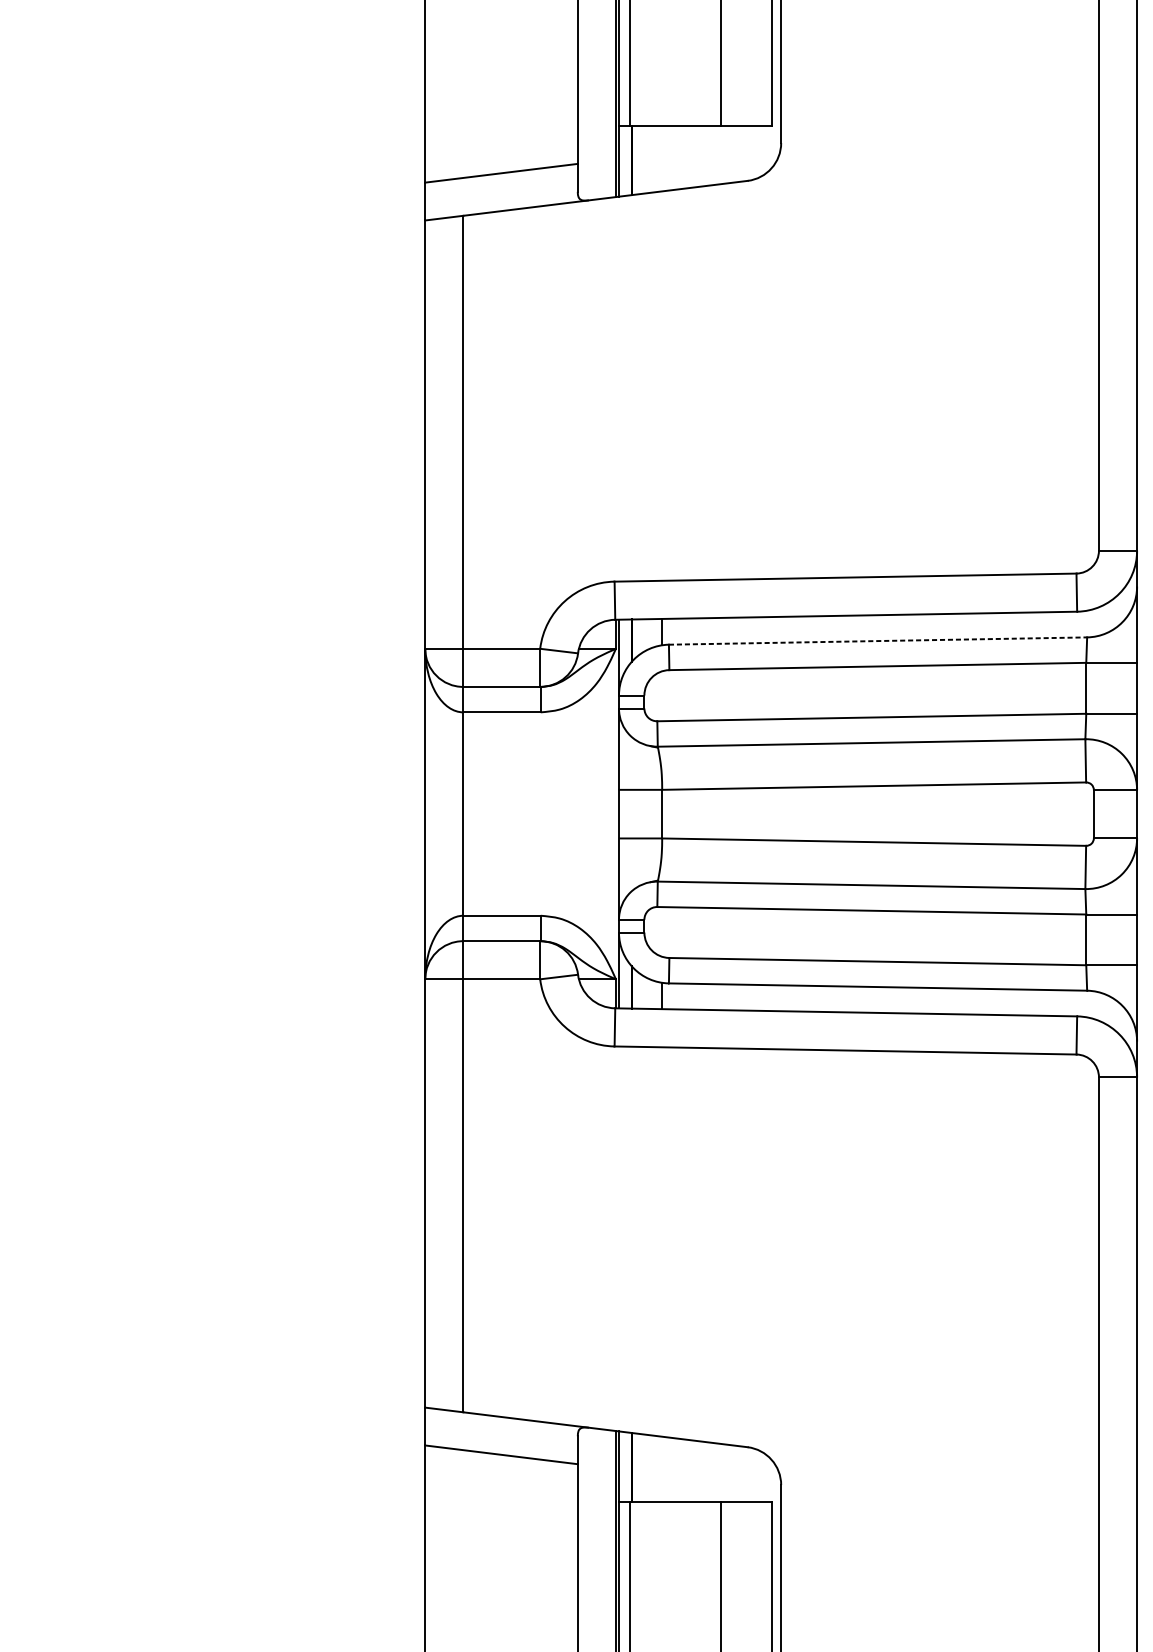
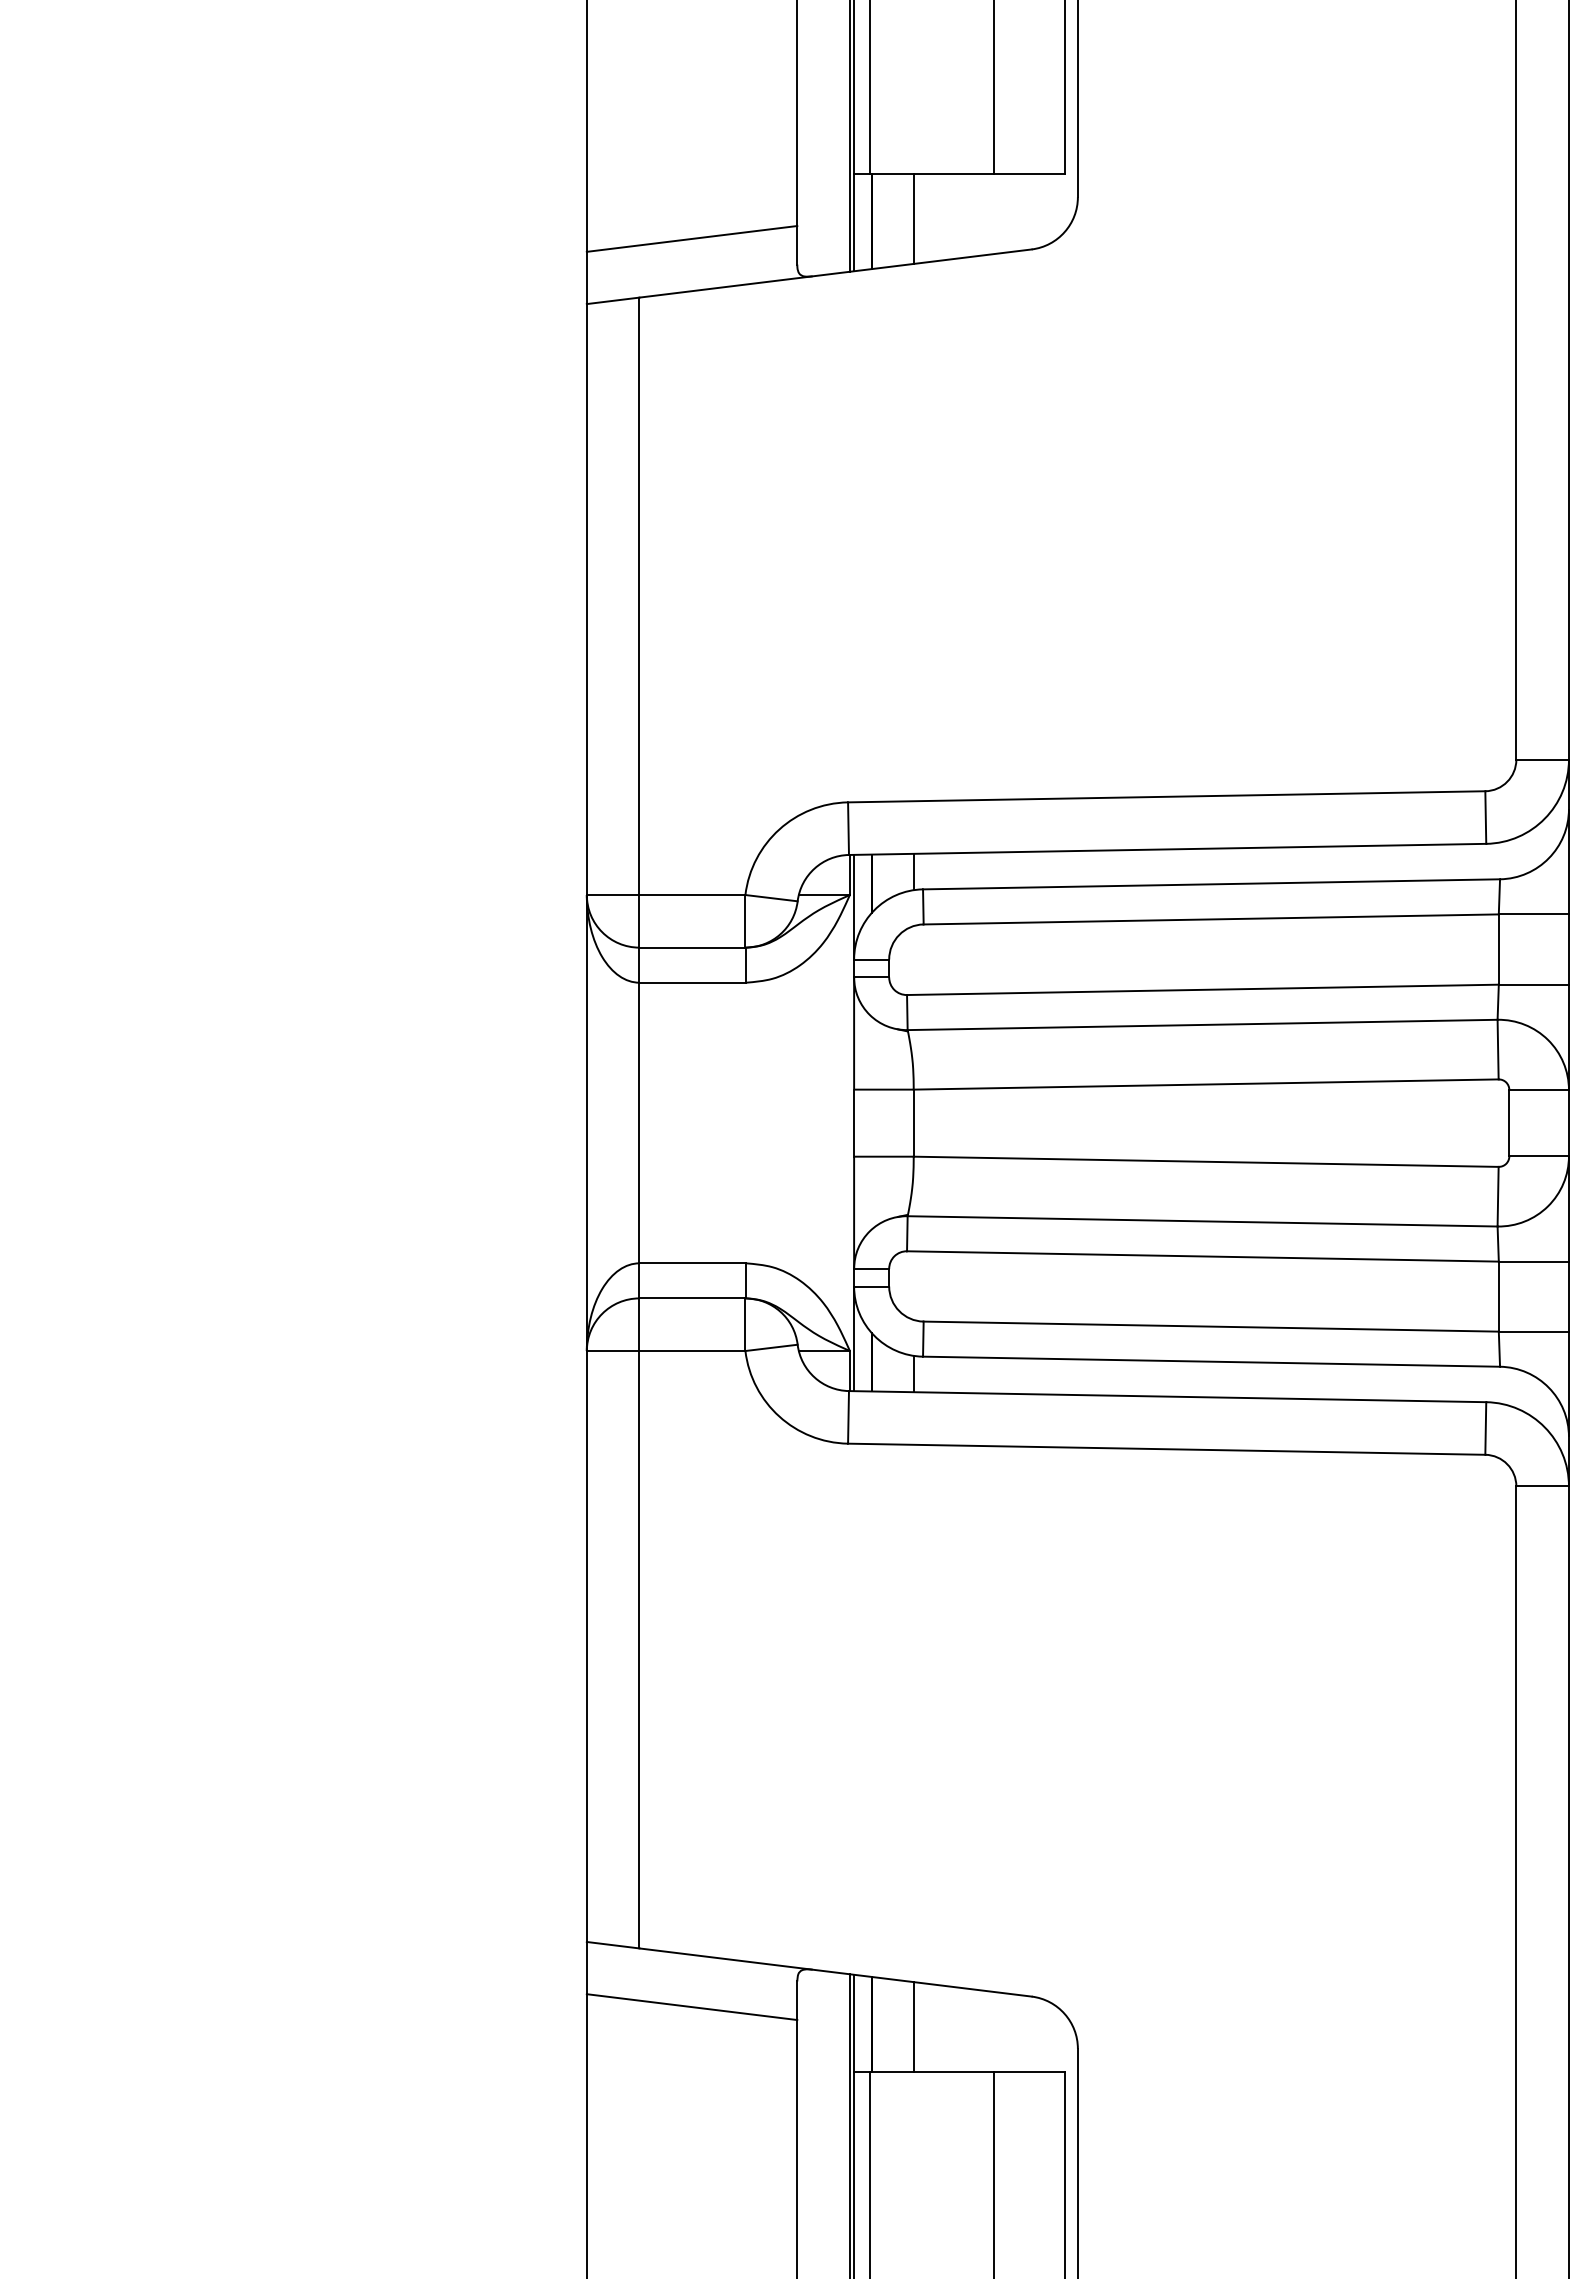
line: (662, 158) -> (913, 218), added
line: (878, 641) -> (1211, 884), dashed -> solid
line: (662, 1469) -> (913, 2027), added

